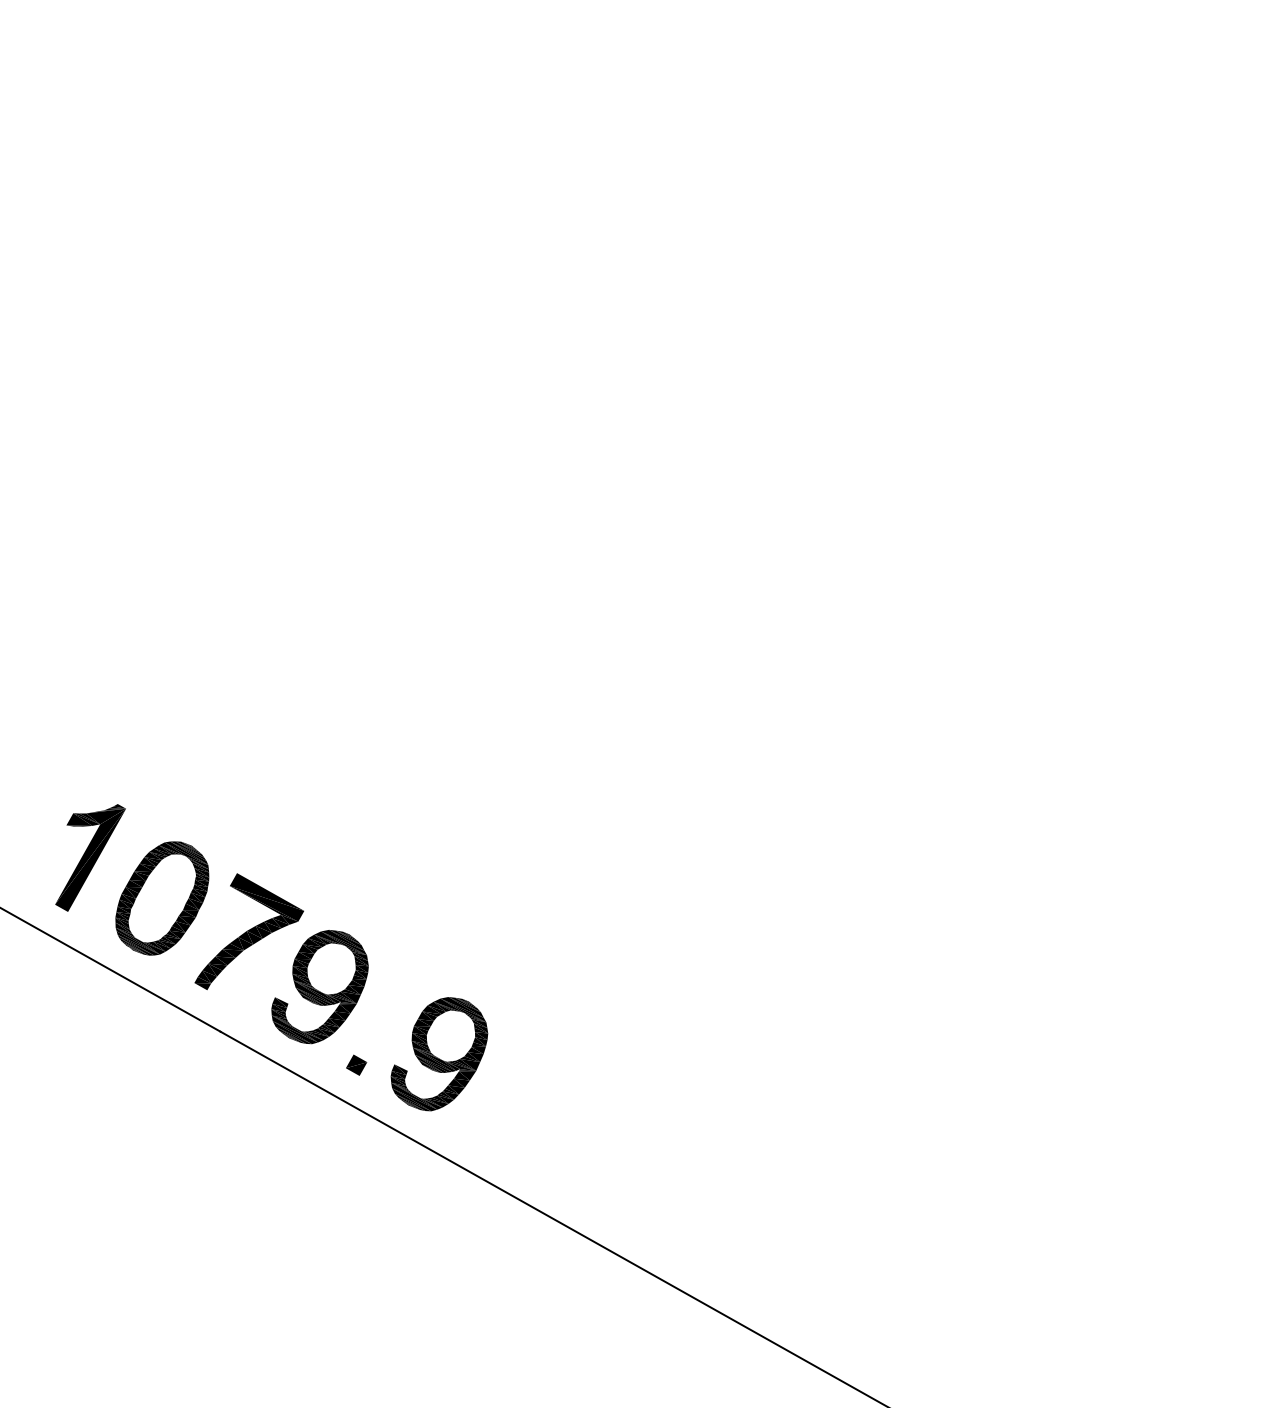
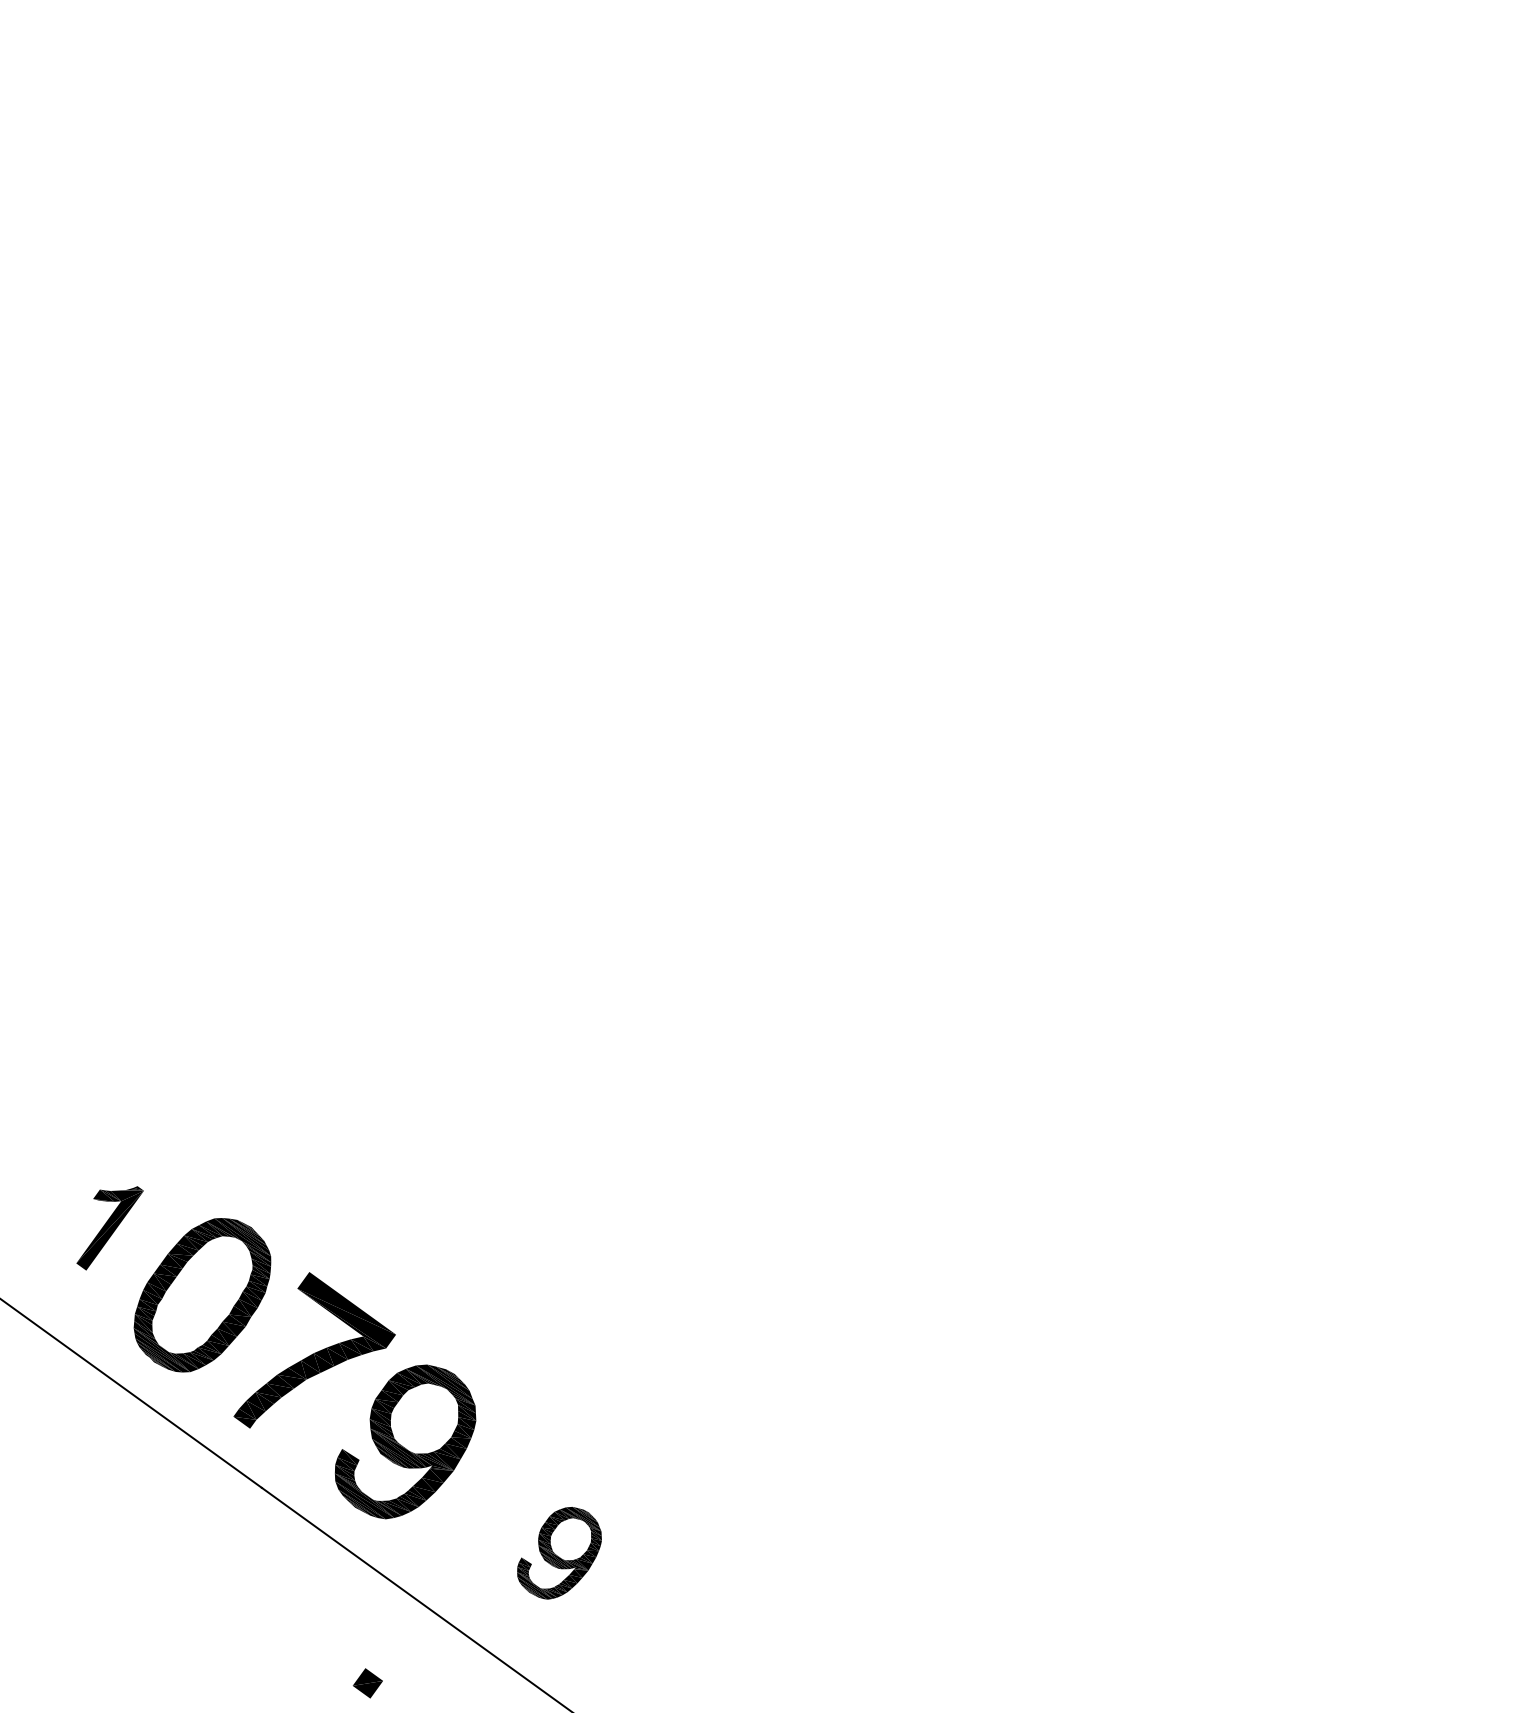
part: (90, 857) -> (110, 1227), size x0.6
part: (439, 1054) -> (559, 1553), size x0.6
part: (356, 1064) -> (367, 1682), moved

